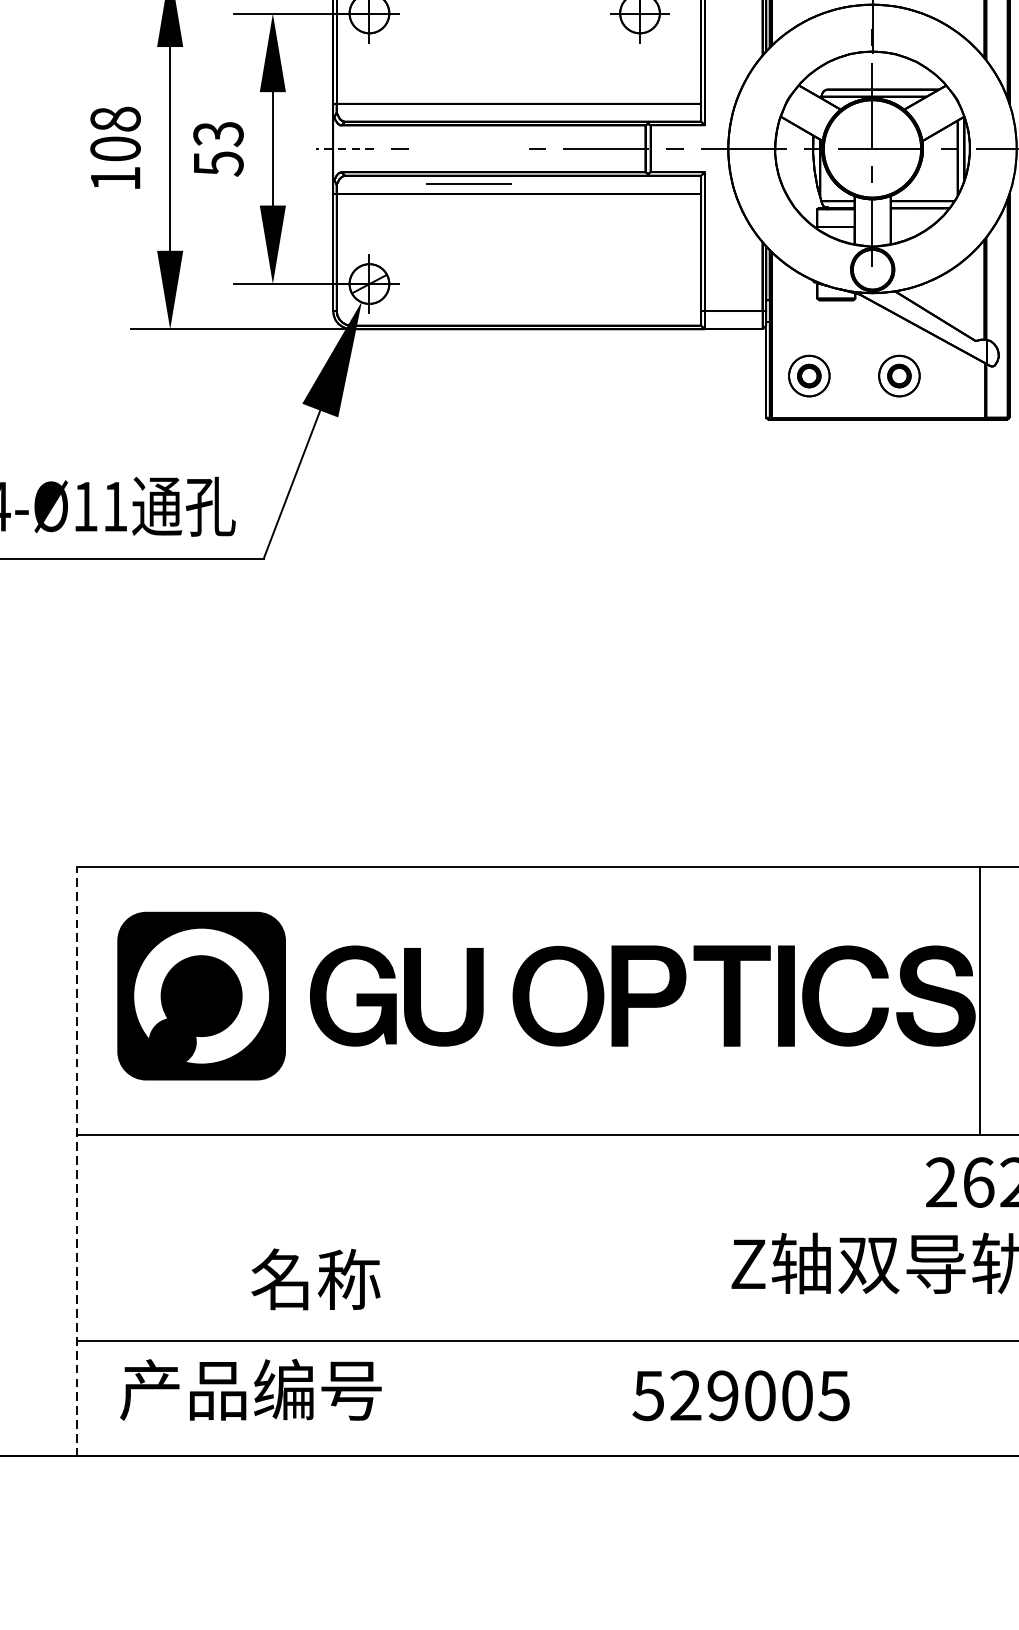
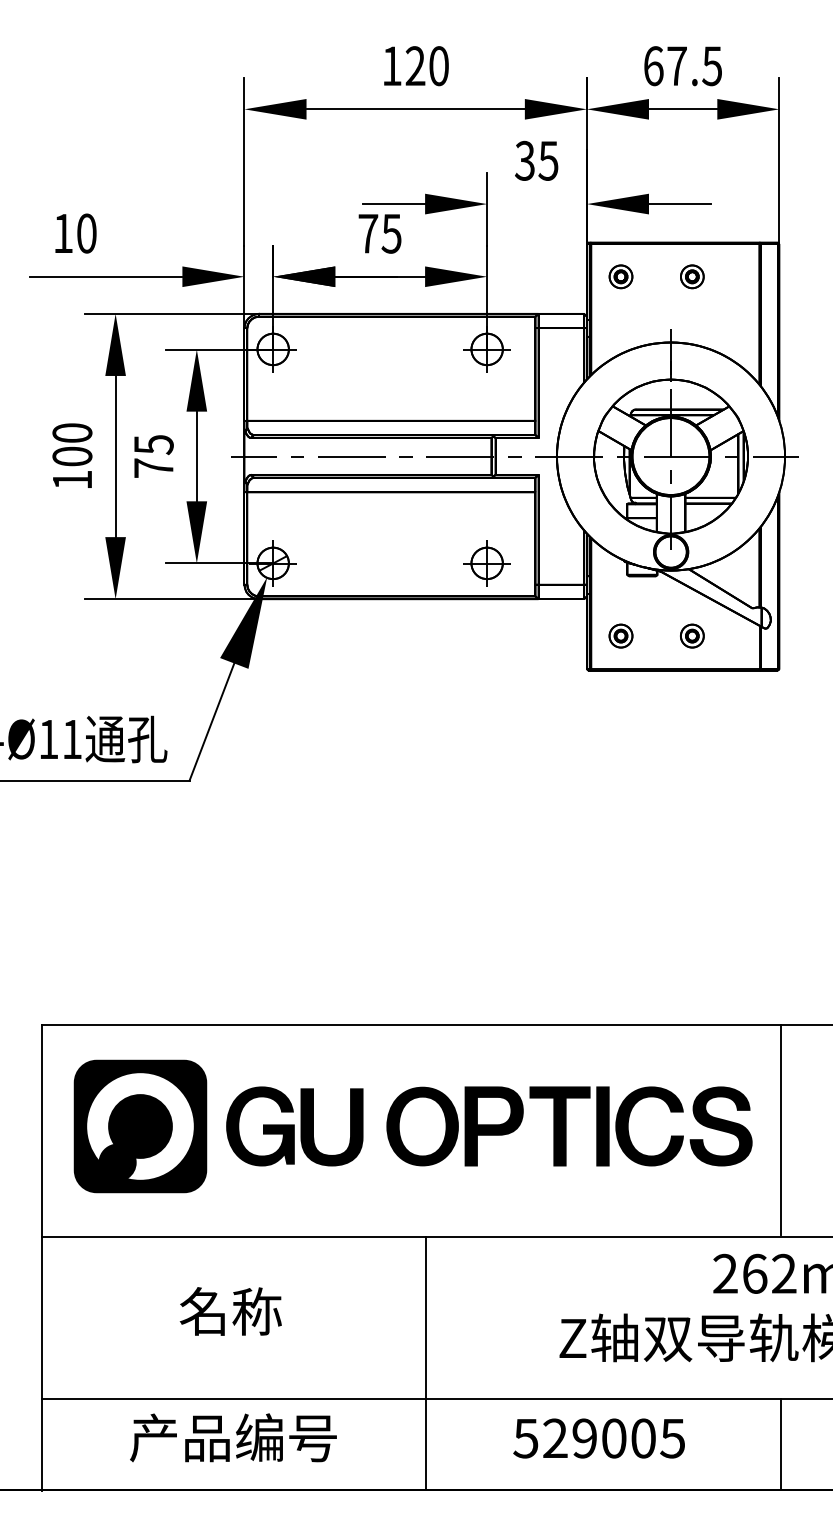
text: (115, 118) -> (72, 432), 108 -> 100
text: (218, 148) -> (153, 456), 53 -> 75
line: (345, 148) -> (254, 456), dashed -> solid
line: (468, 184) -> (351, 456), moved
part: (639, 284) -> (486, 563), added
part: (808, 375) -> (620, 635), size x0.71
part: (899, 375) -> (692, 635), size x0.71
line: (979, 999) -> (780, 1129), moved
line: (76, 1163) -> (41, 1258), dashed -> solid
text: (315, 1279) -> (230, 1311), moved
line: (562, 1294) -> (425, 1362), added
text: (250, 1389) -> (233, 1437), moved
text: (740, 1395) -> (598, 1438), moved
line: (1010, 1398) -> (780, 1444), added

